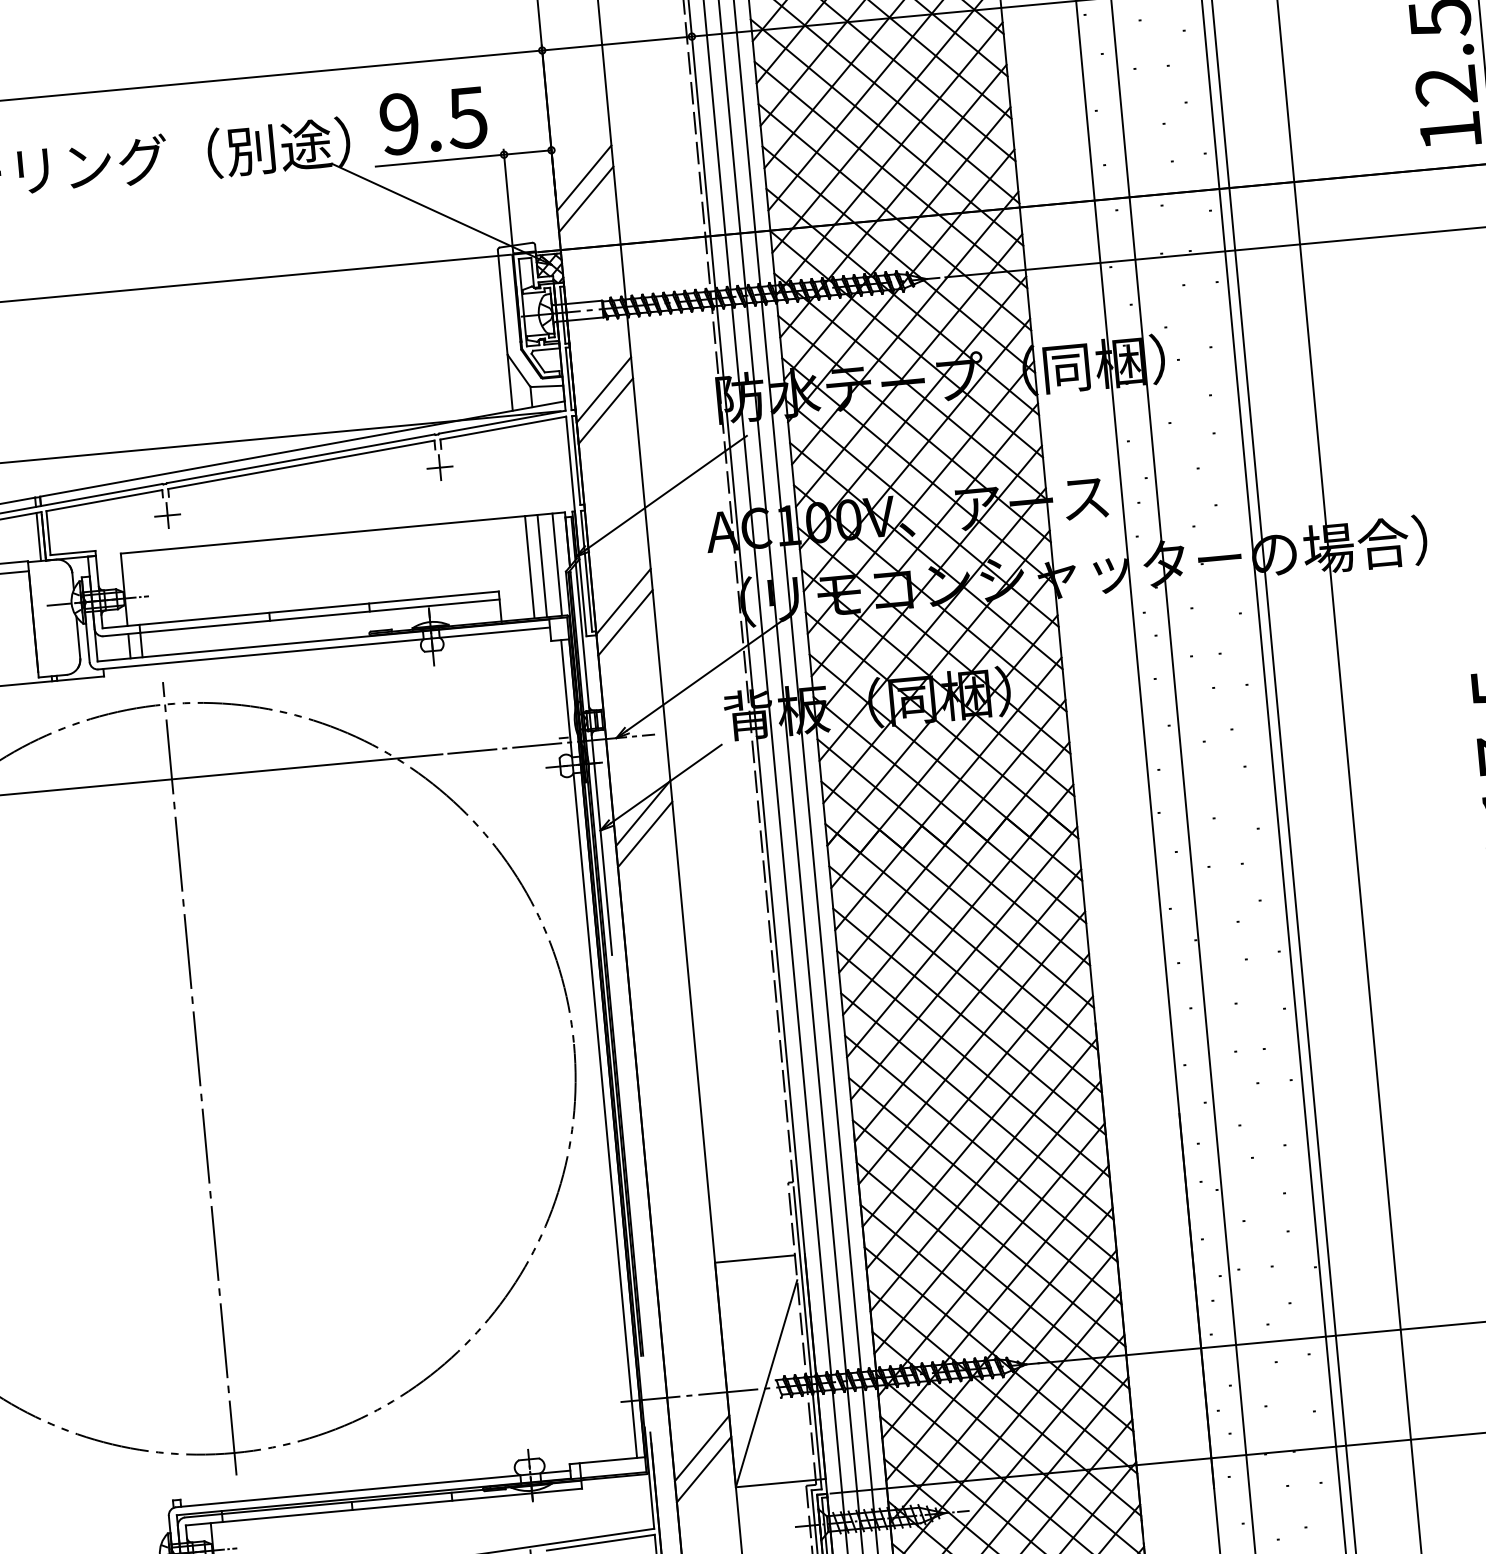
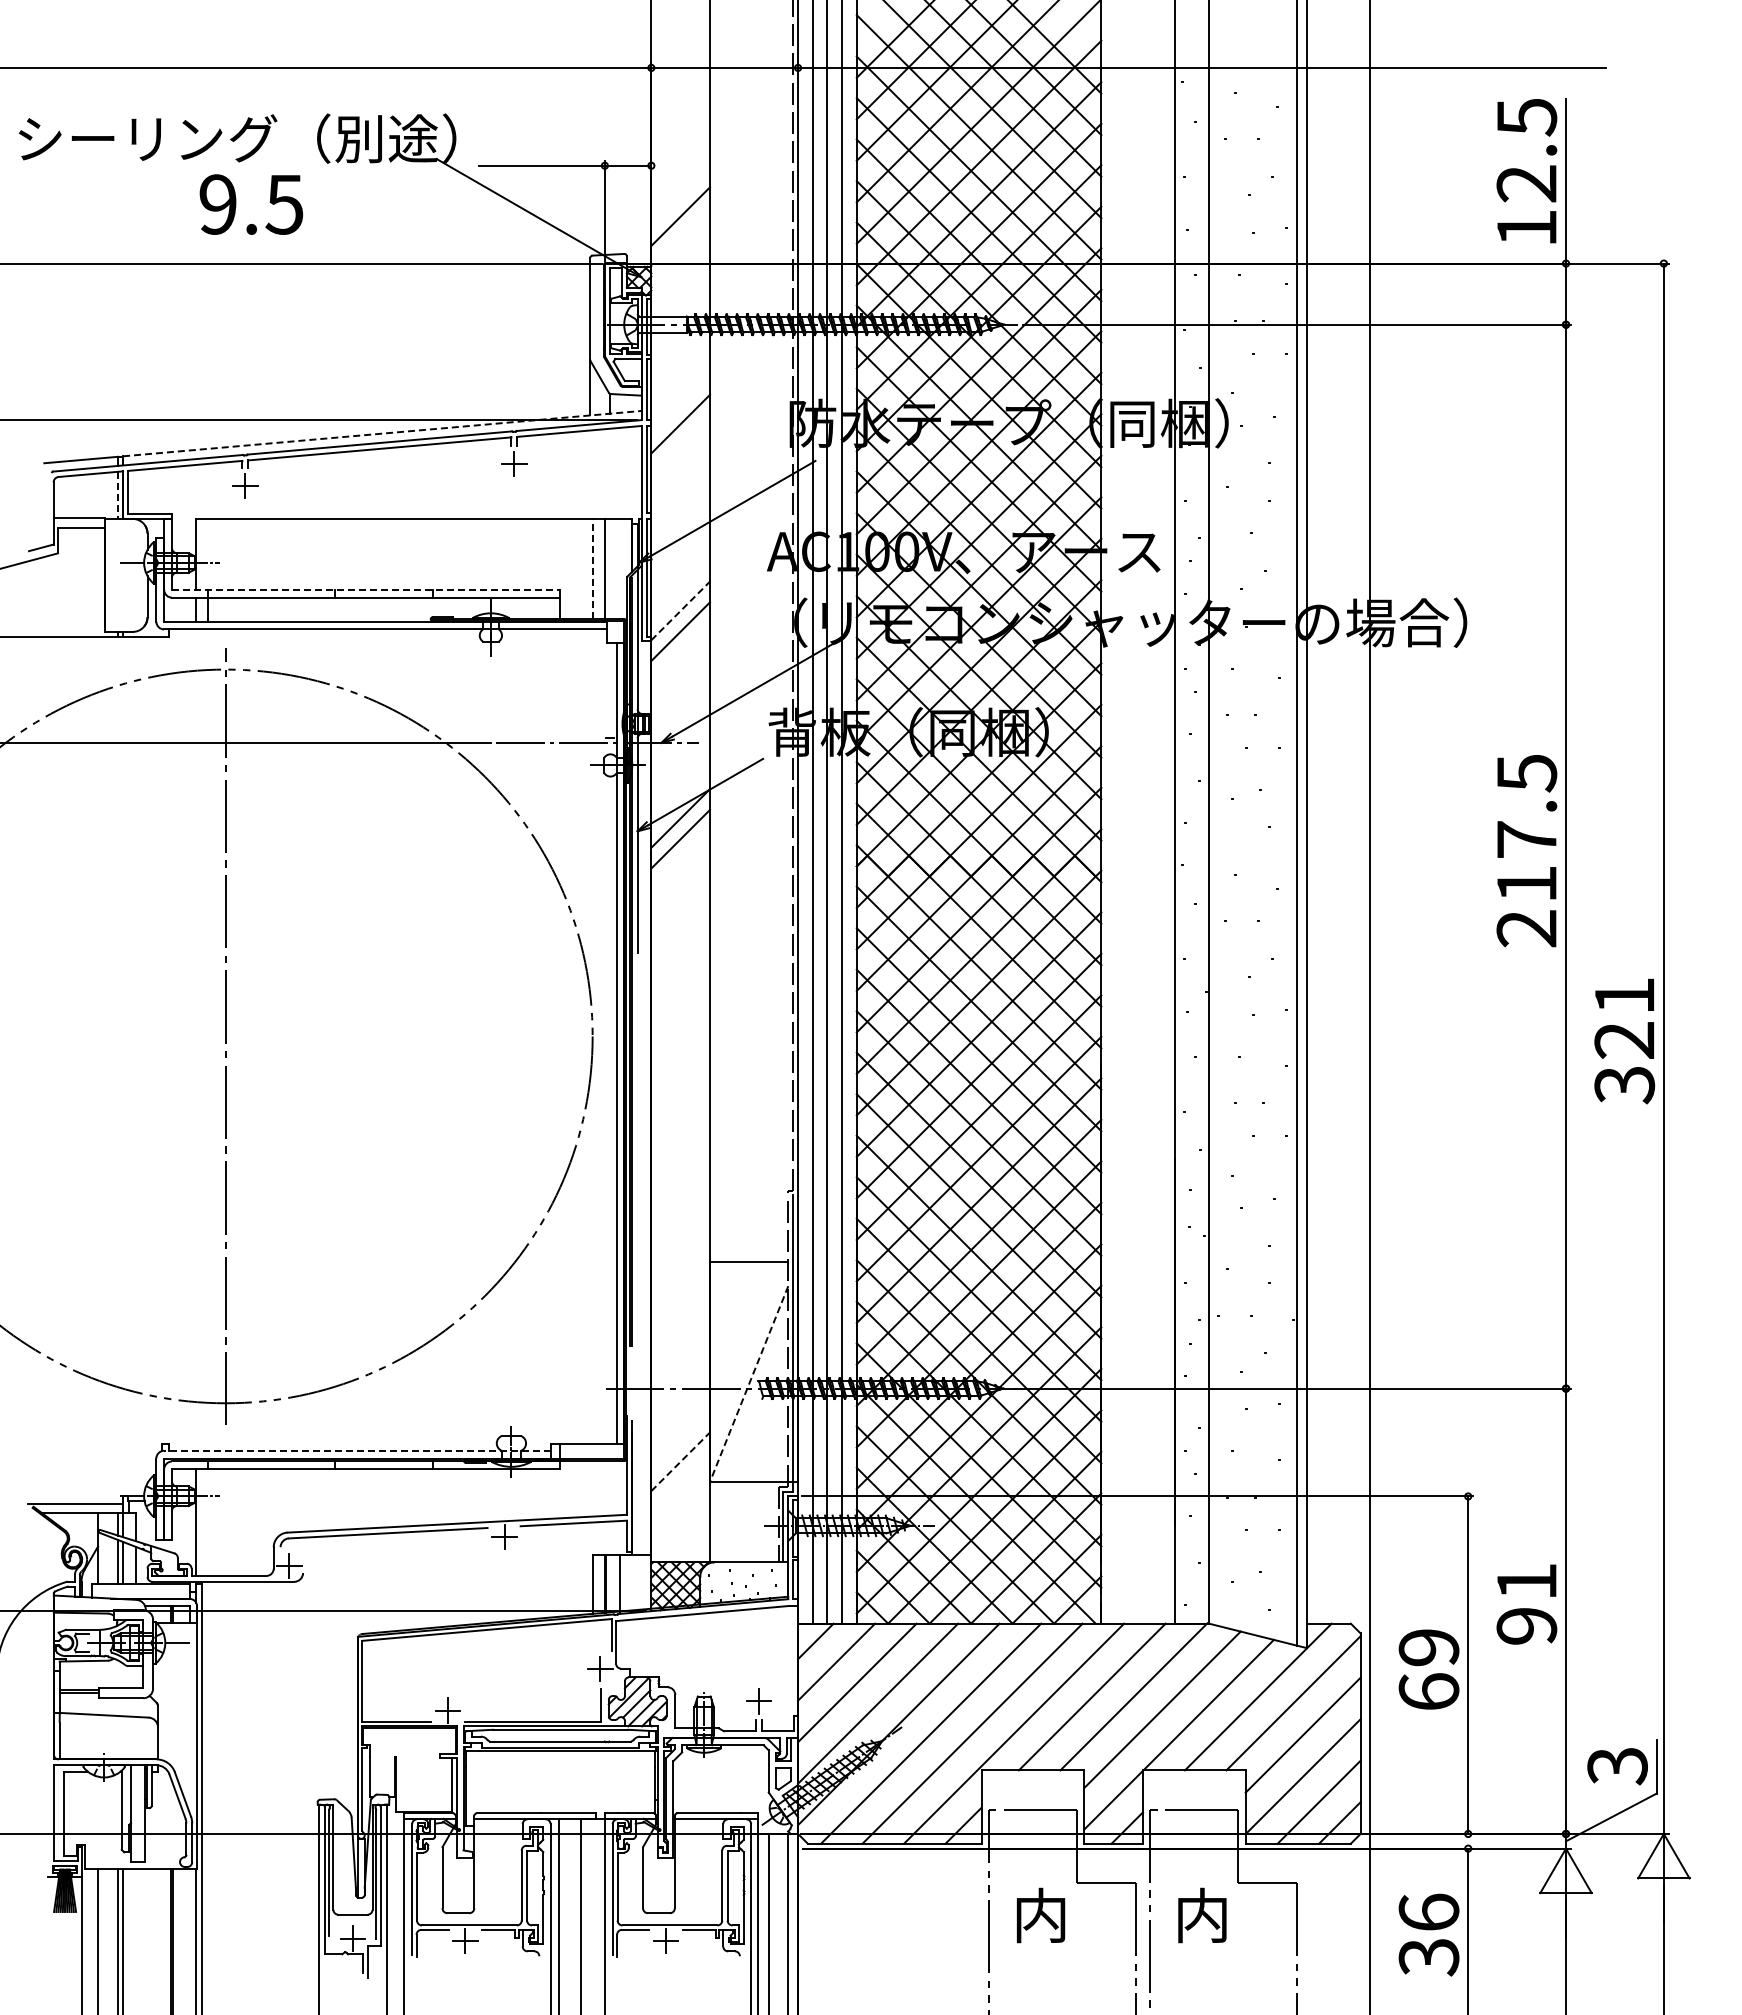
text: (432, 120) -> (250, 204), moved
line: (584, 177) -> (680, 195), removed
line: (603, 390) -> (680, 403), removed
line: (302, 448) -> (382, 433), solid -> dashed
line: (39, 537) -> (118, 495), solid -> dashed
line: (557, 564) -> (619, 568), removed
line: (529, 566) -> (592, 568), solid -> dashed
line: (623, 601) -> (680, 610), solid -> dashed
line: (301, 609) -> (366, 589), solid -> dashed
line: (766, 1384) -> (749, 1384), solid -> dashed
line: (701, 1447) -> (680, 1440), removed
line: (703, 1469) -> (680, 1461), solid -> dashed
line: (372, 1488) -> (356, 1450), solid -> dashed

